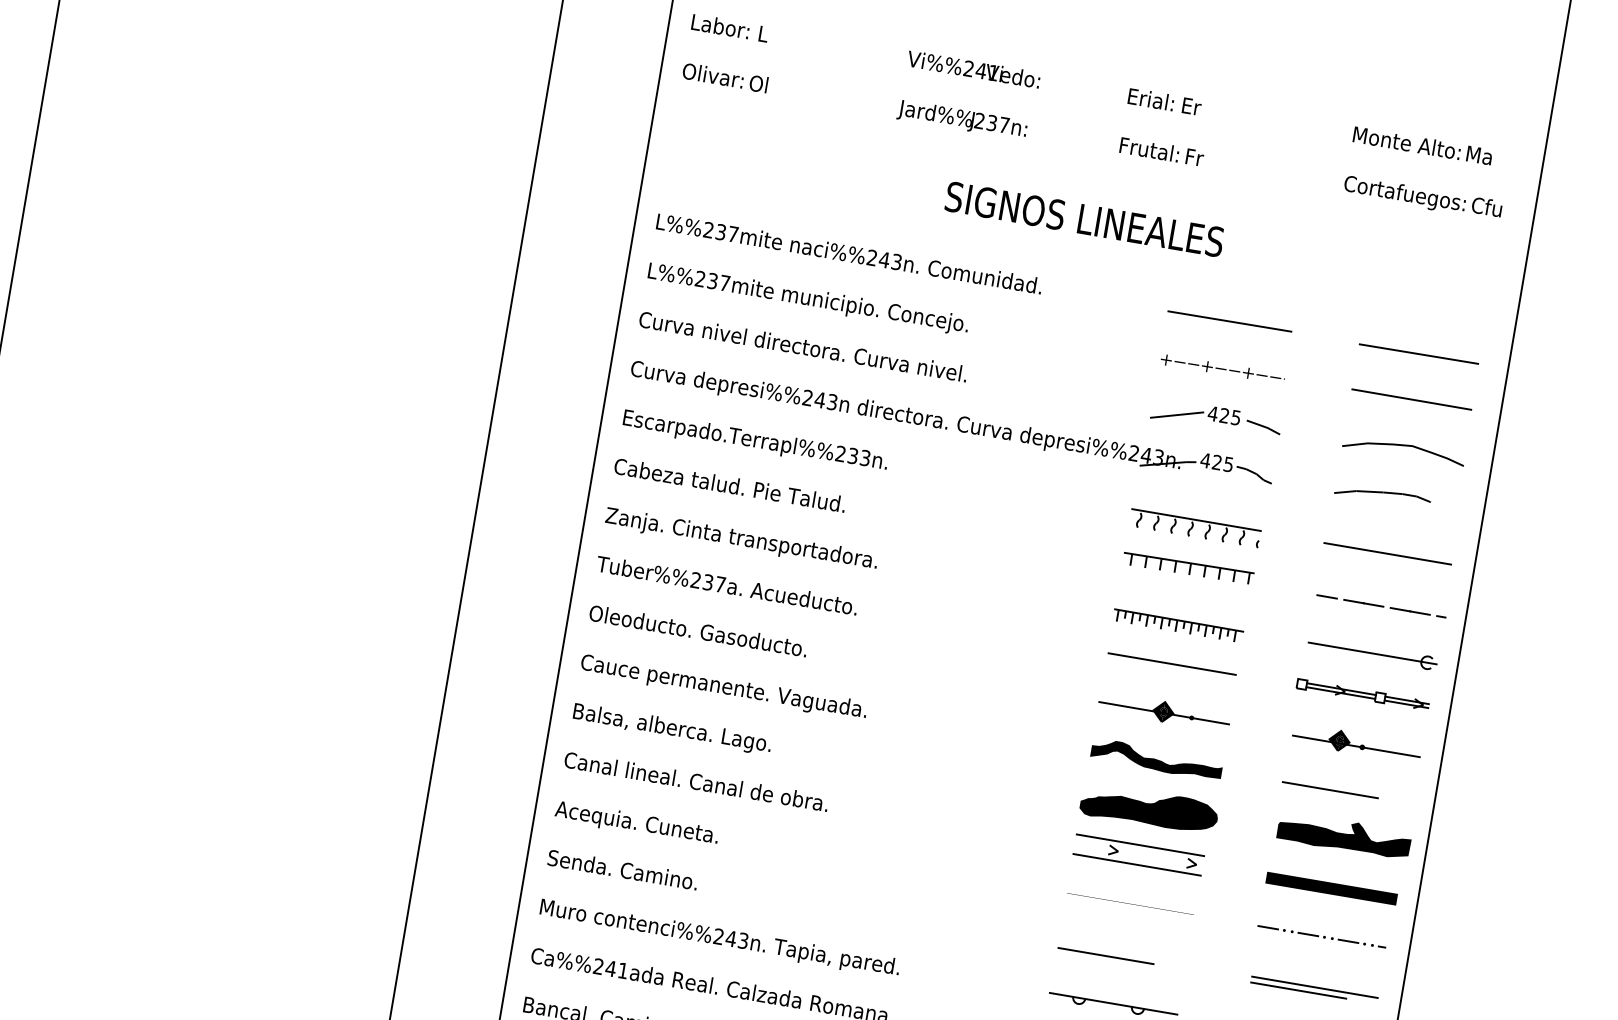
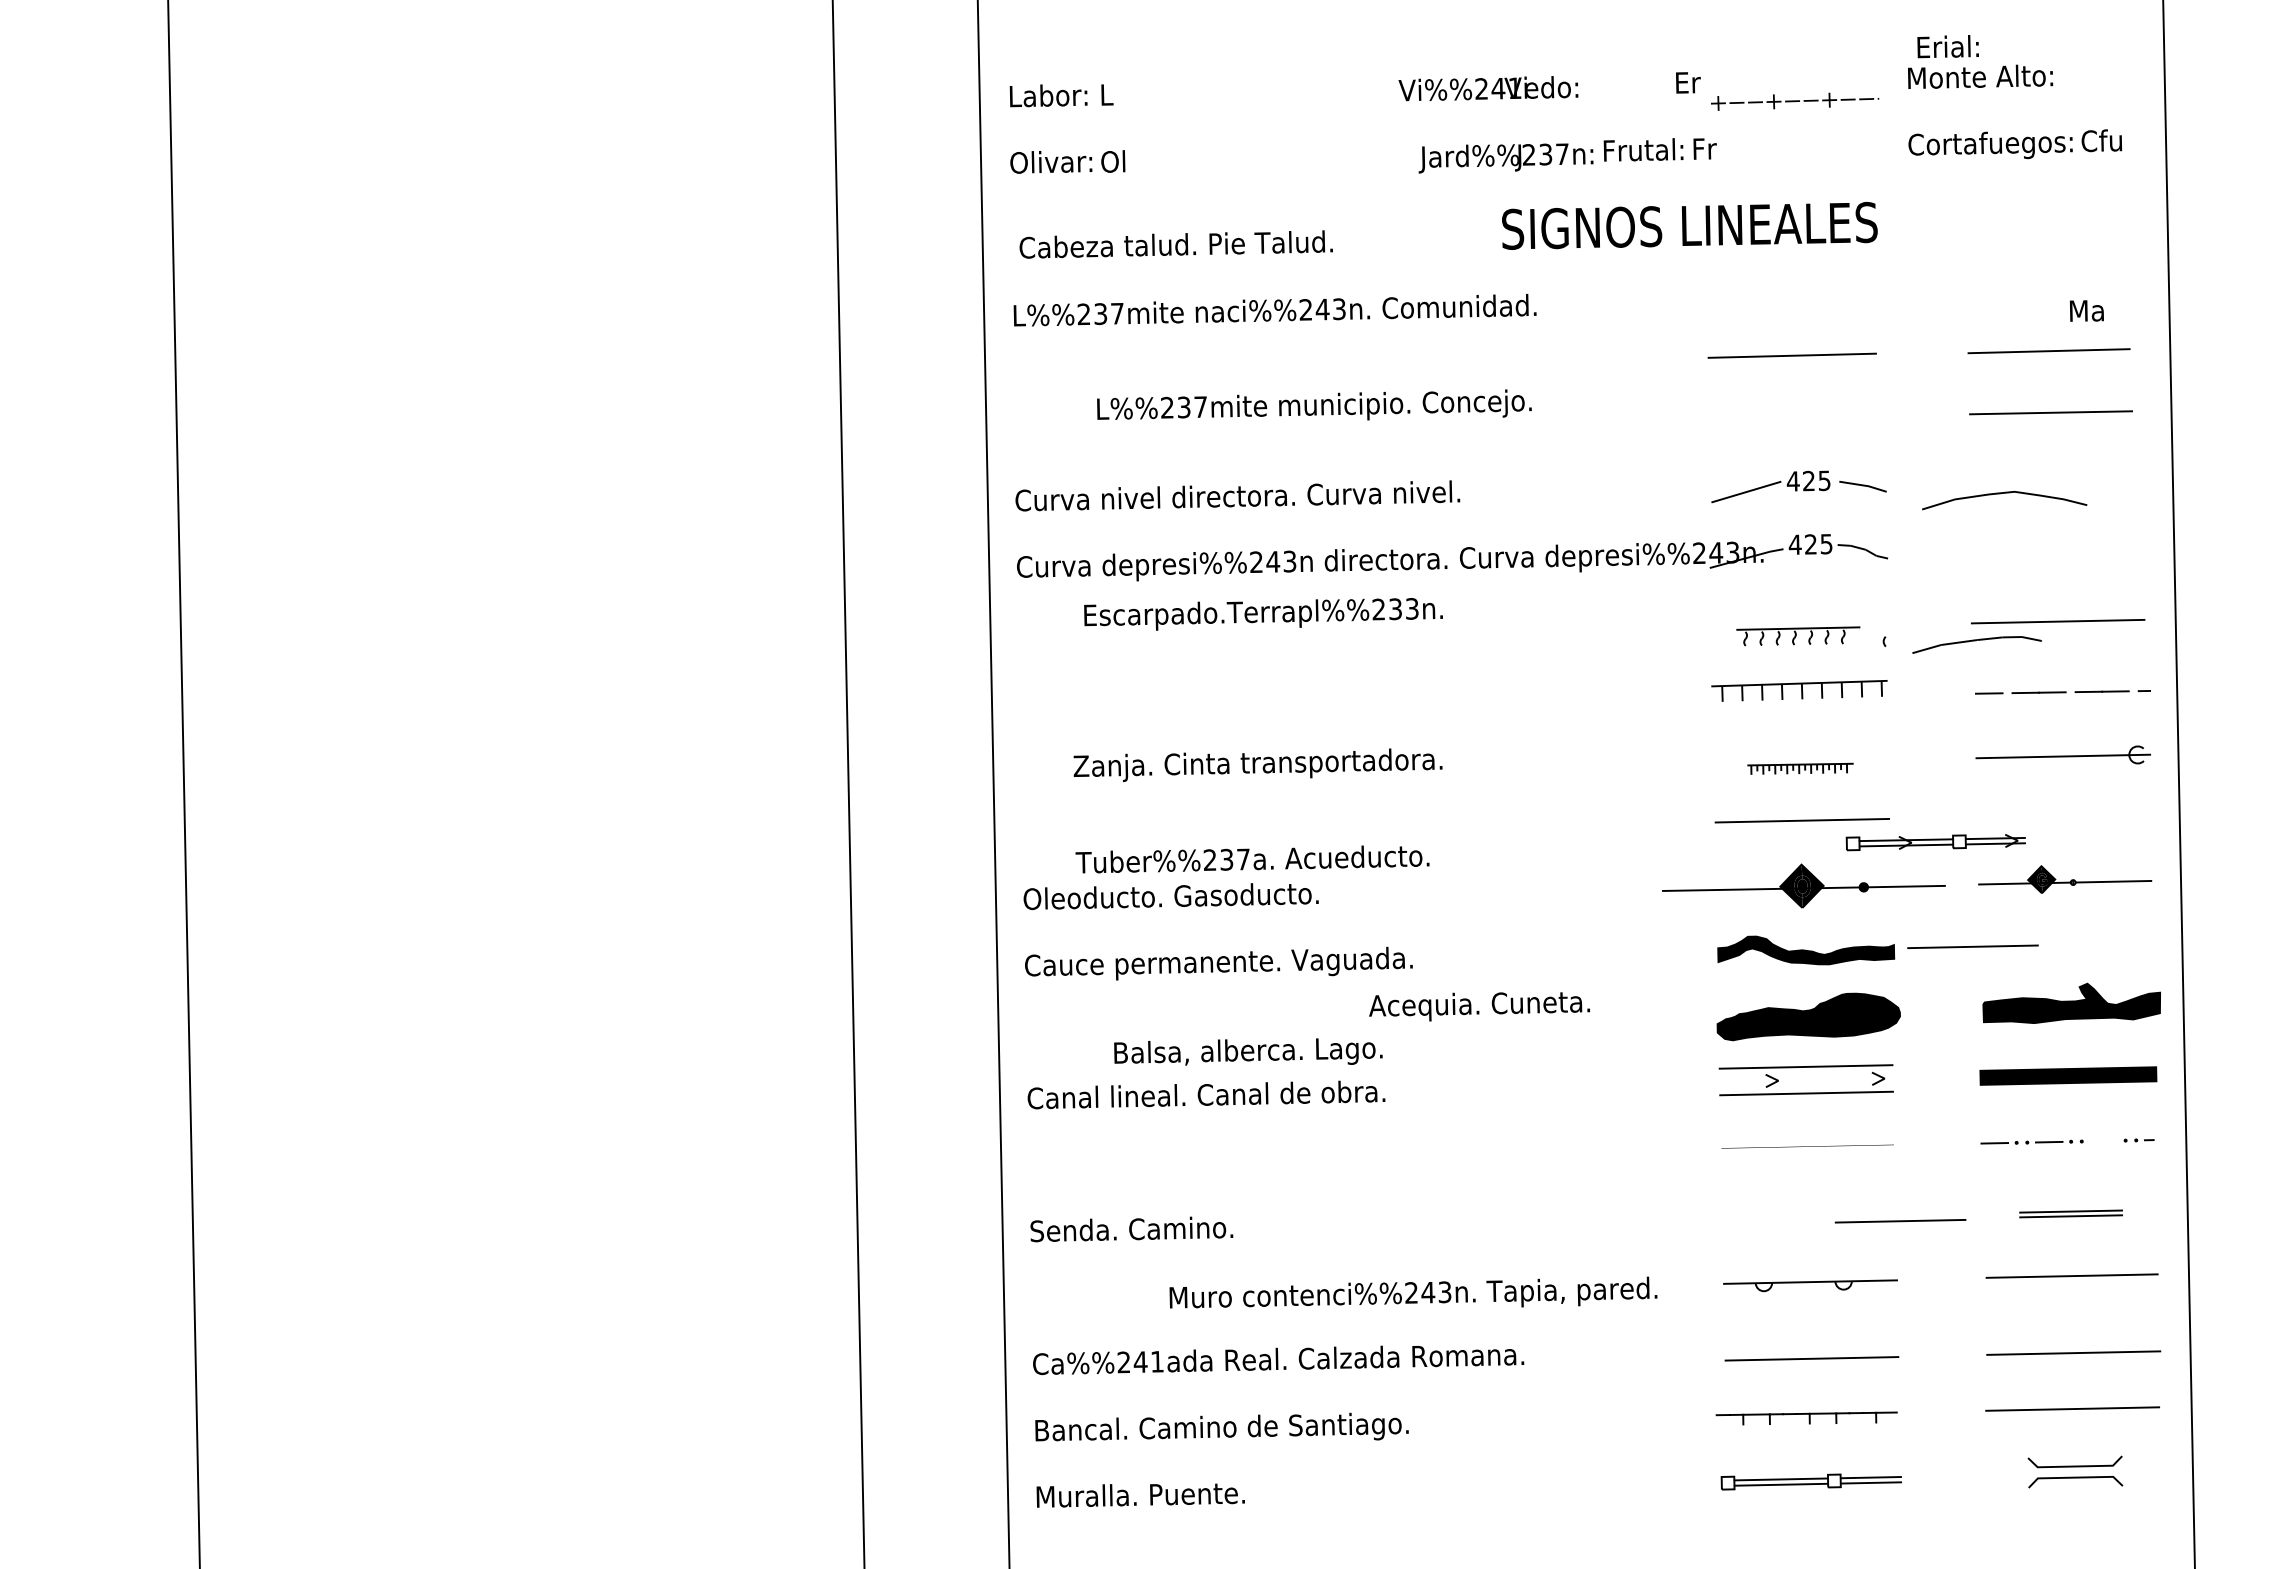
text: (973, 69) -> (1488, 88), moved
text: (1150, 99) -> (1947, 46), moved
text: (961, 120) -> (1505, 158), moved
text: (1479, 155) -> (2086, 310), moved
text: (1084, 219) -> (1689, 225), moved
text: (849, 253) -> (1274, 310), moved
text: (808, 297) -> (1314, 404), moved
part: (1223, 369) -> (1795, 101), moved
text: (755, 441) -> (1263, 614), moved
curve: (1402, 446) -> (2001, 494), moved
text: (729, 485) -> (1175, 244), moved
curve: (1382, 493) -> (1976, 641), moved
part: (1195, 528) -> (1798, 636), size x0.7
text: (741, 539) -> (1257, 765), moved
text: (727, 585) -> (1252, 859), moved
part: (1178, 625) -> (1800, 768), size x0.6
part: (1362, 694) -> (1935, 842), moved
part: (1164, 711) -> (1804, 885), size x1.6
text: (672, 728) -> (1248, 1051), moved
line: (1330, 789) -> (1972, 946), moved
text: (636, 824) -> (1479, 1006), moved
text: (720, 936) -> (1413, 1292), moved
line: (1348, 940) -> (2103, 1140), removed
line: (1105, 956) -> (1900, 1221), moved
part: (1313, 989) -> (2070, 1213), size x0.6

